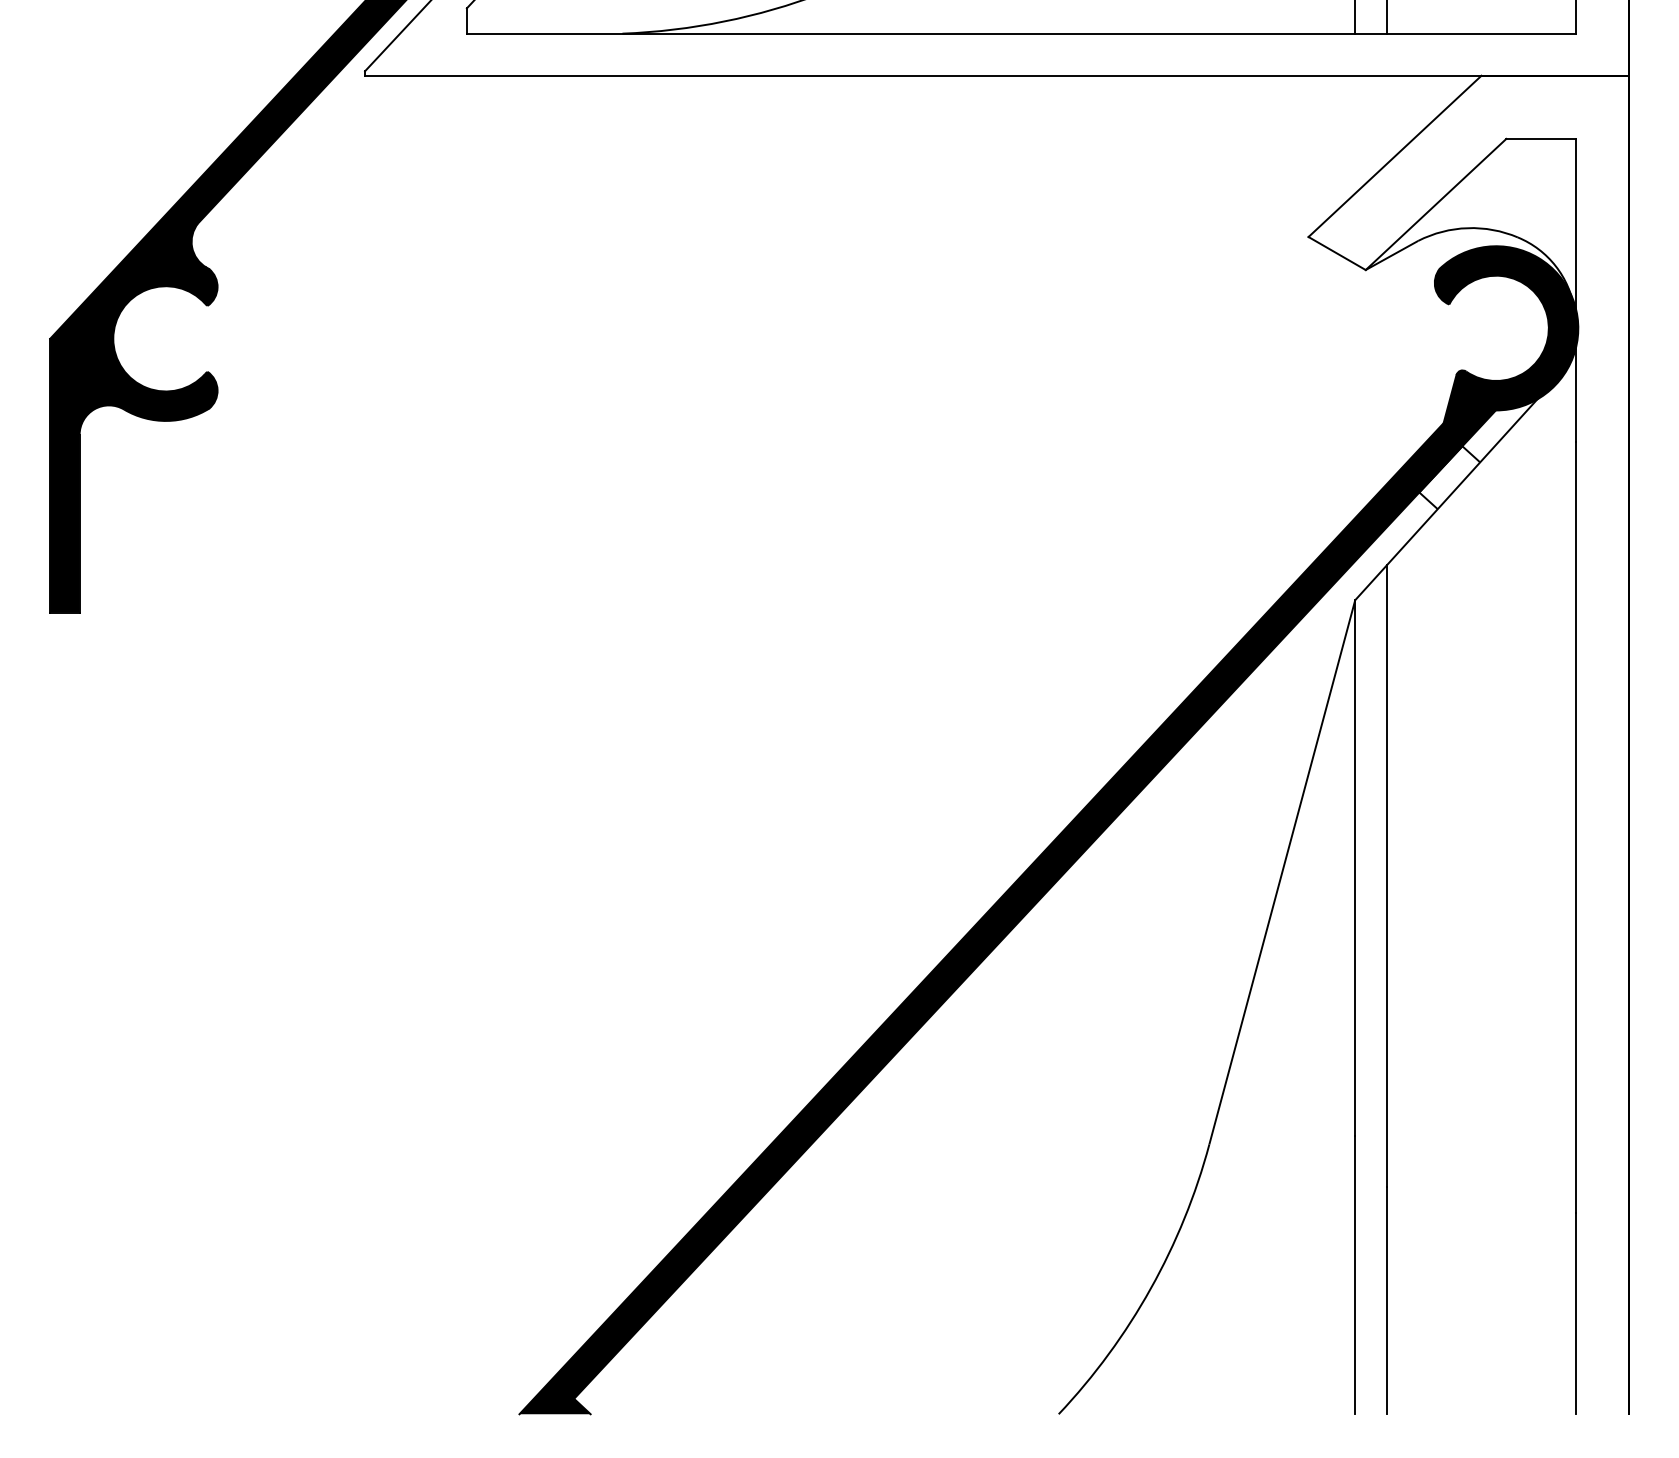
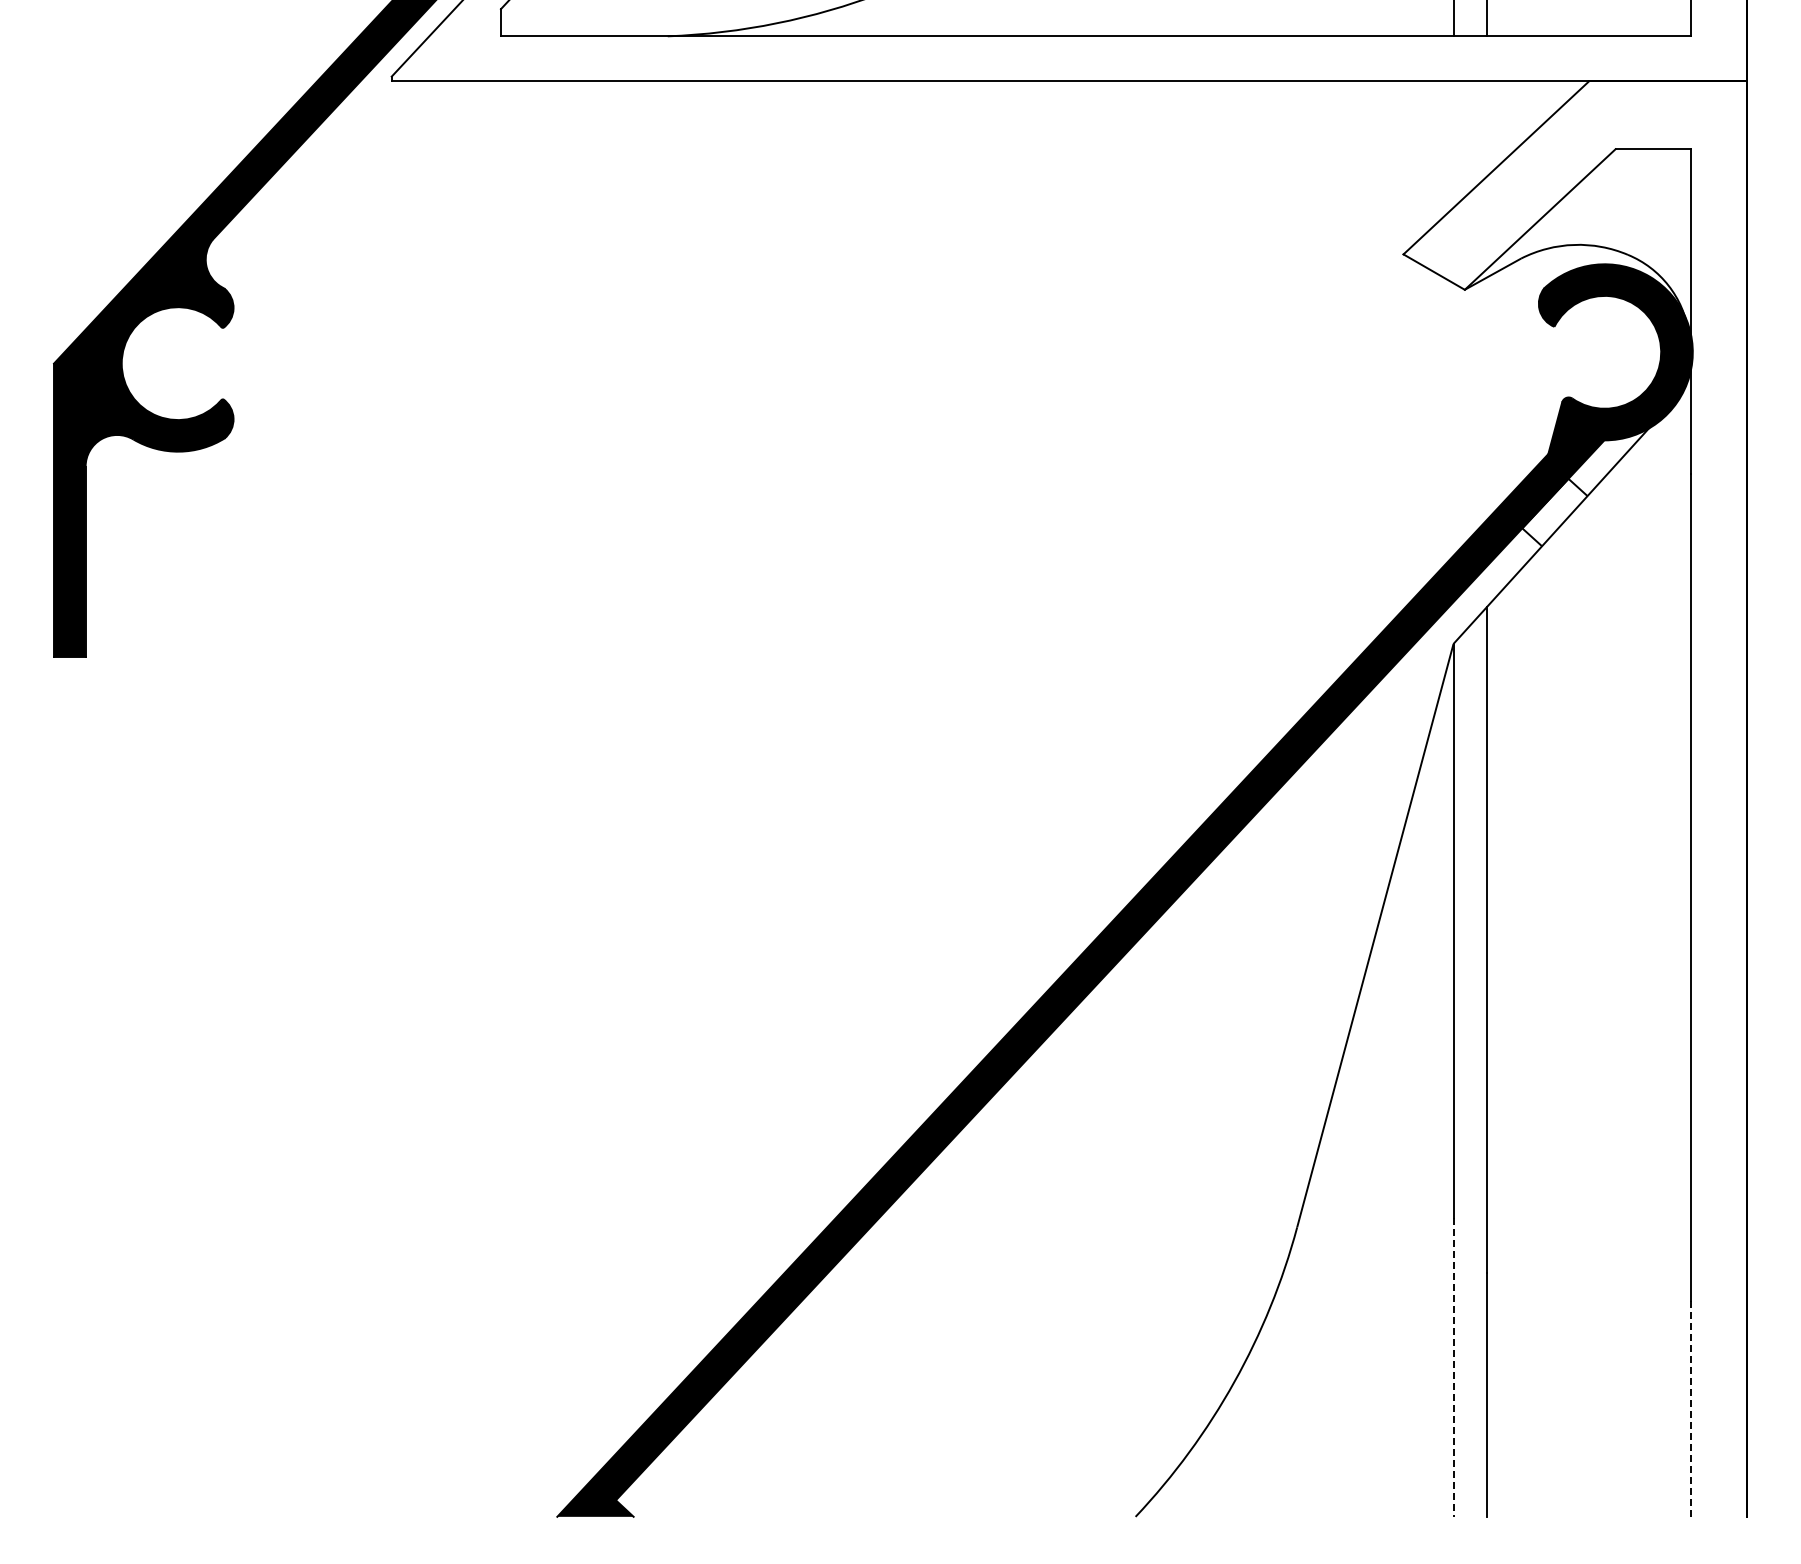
line: (1355, 1275) -> (1453, 1368), solid -> dashed
line: (1576, 1314) -> (1690, 1409), solid -> dashed

